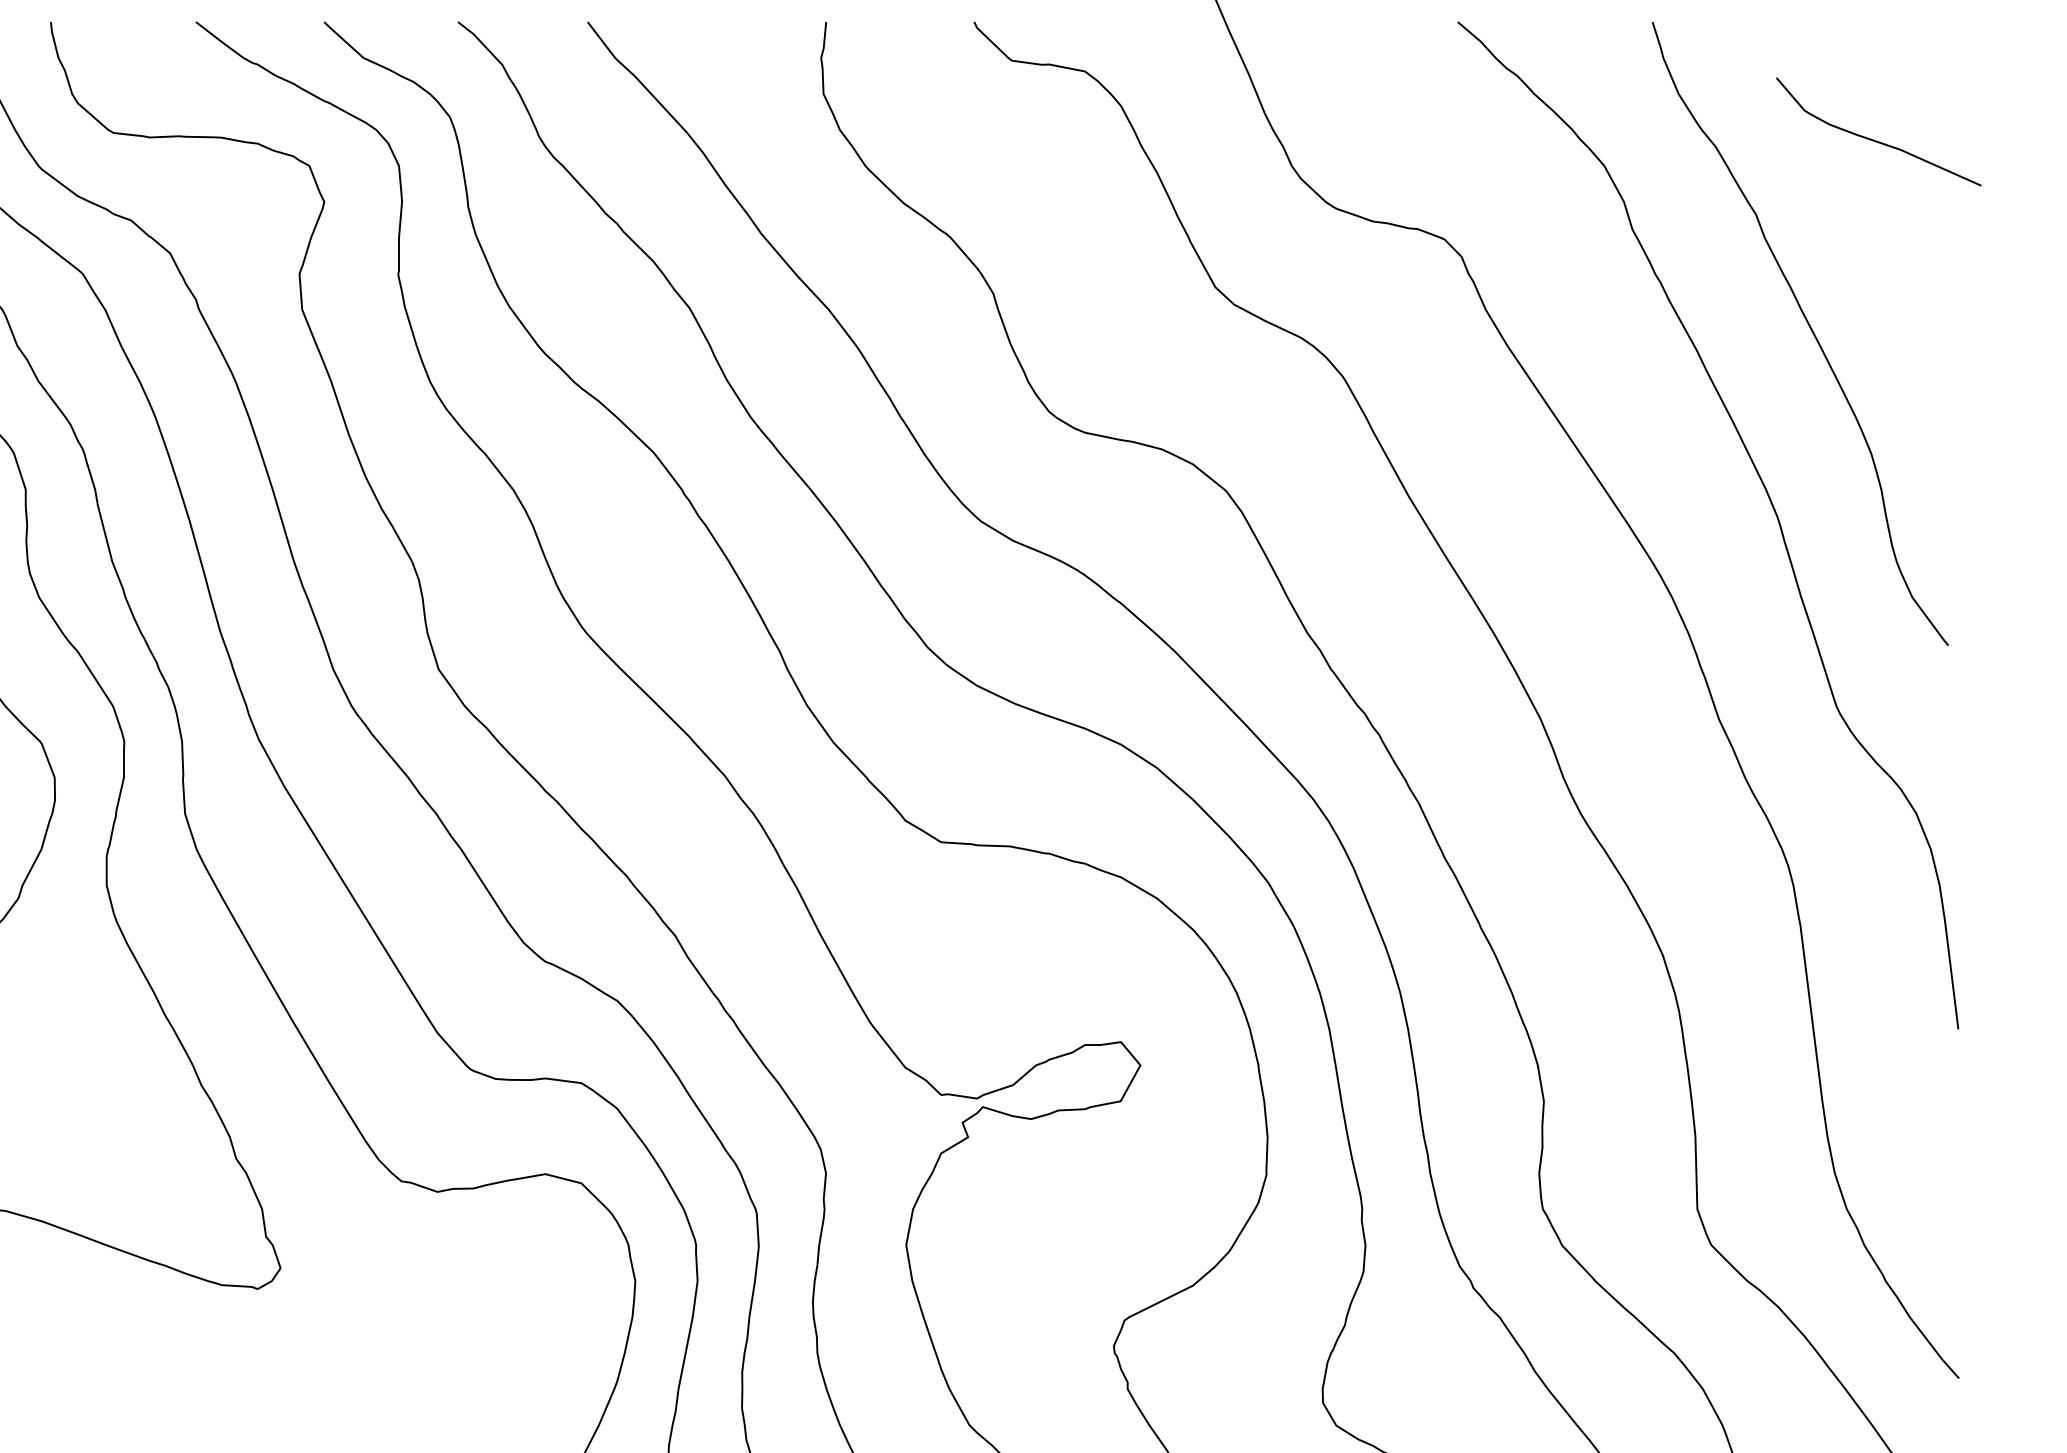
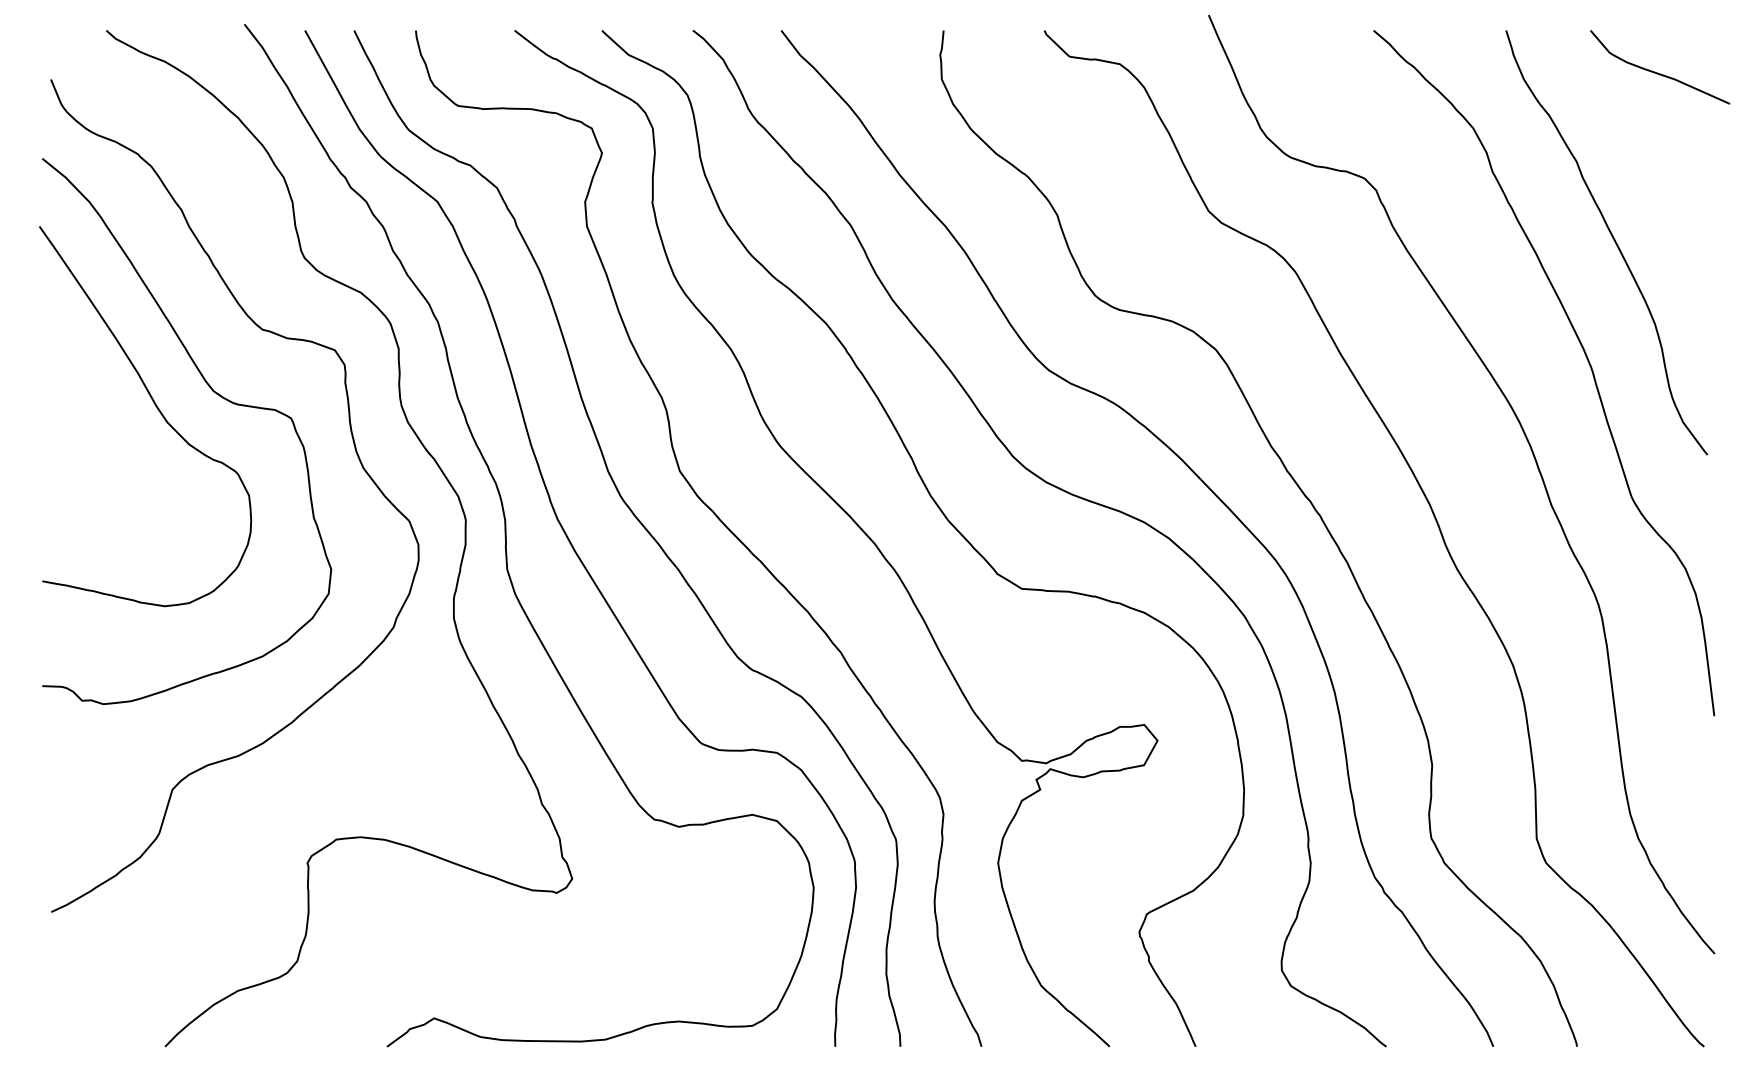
curve: (1876, 139) -> (1658, 72), moved

